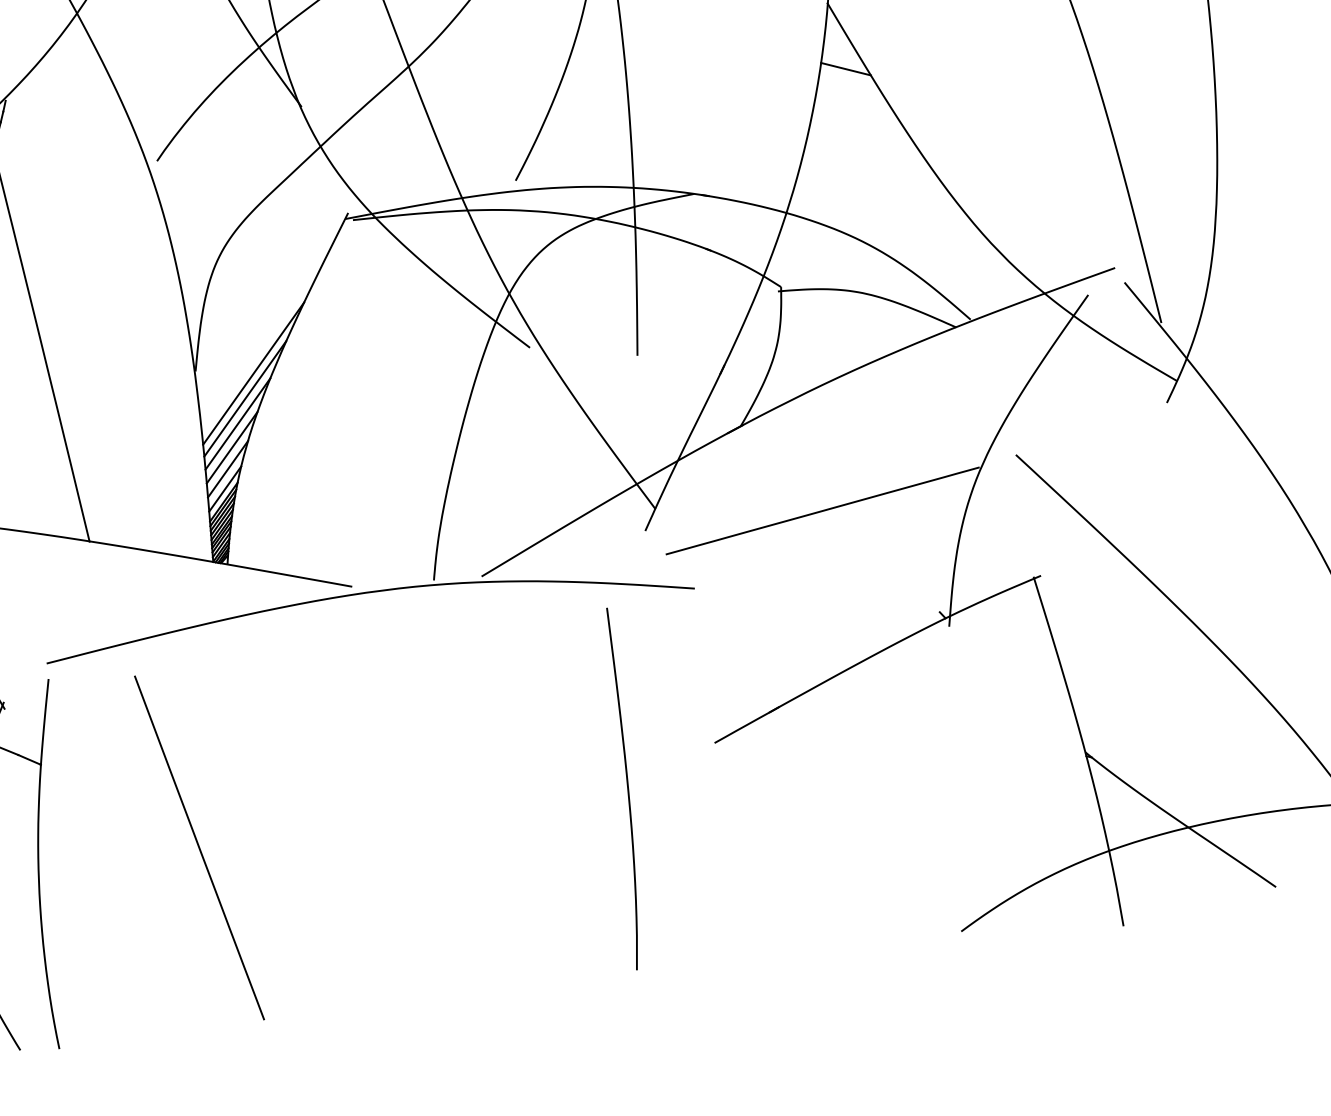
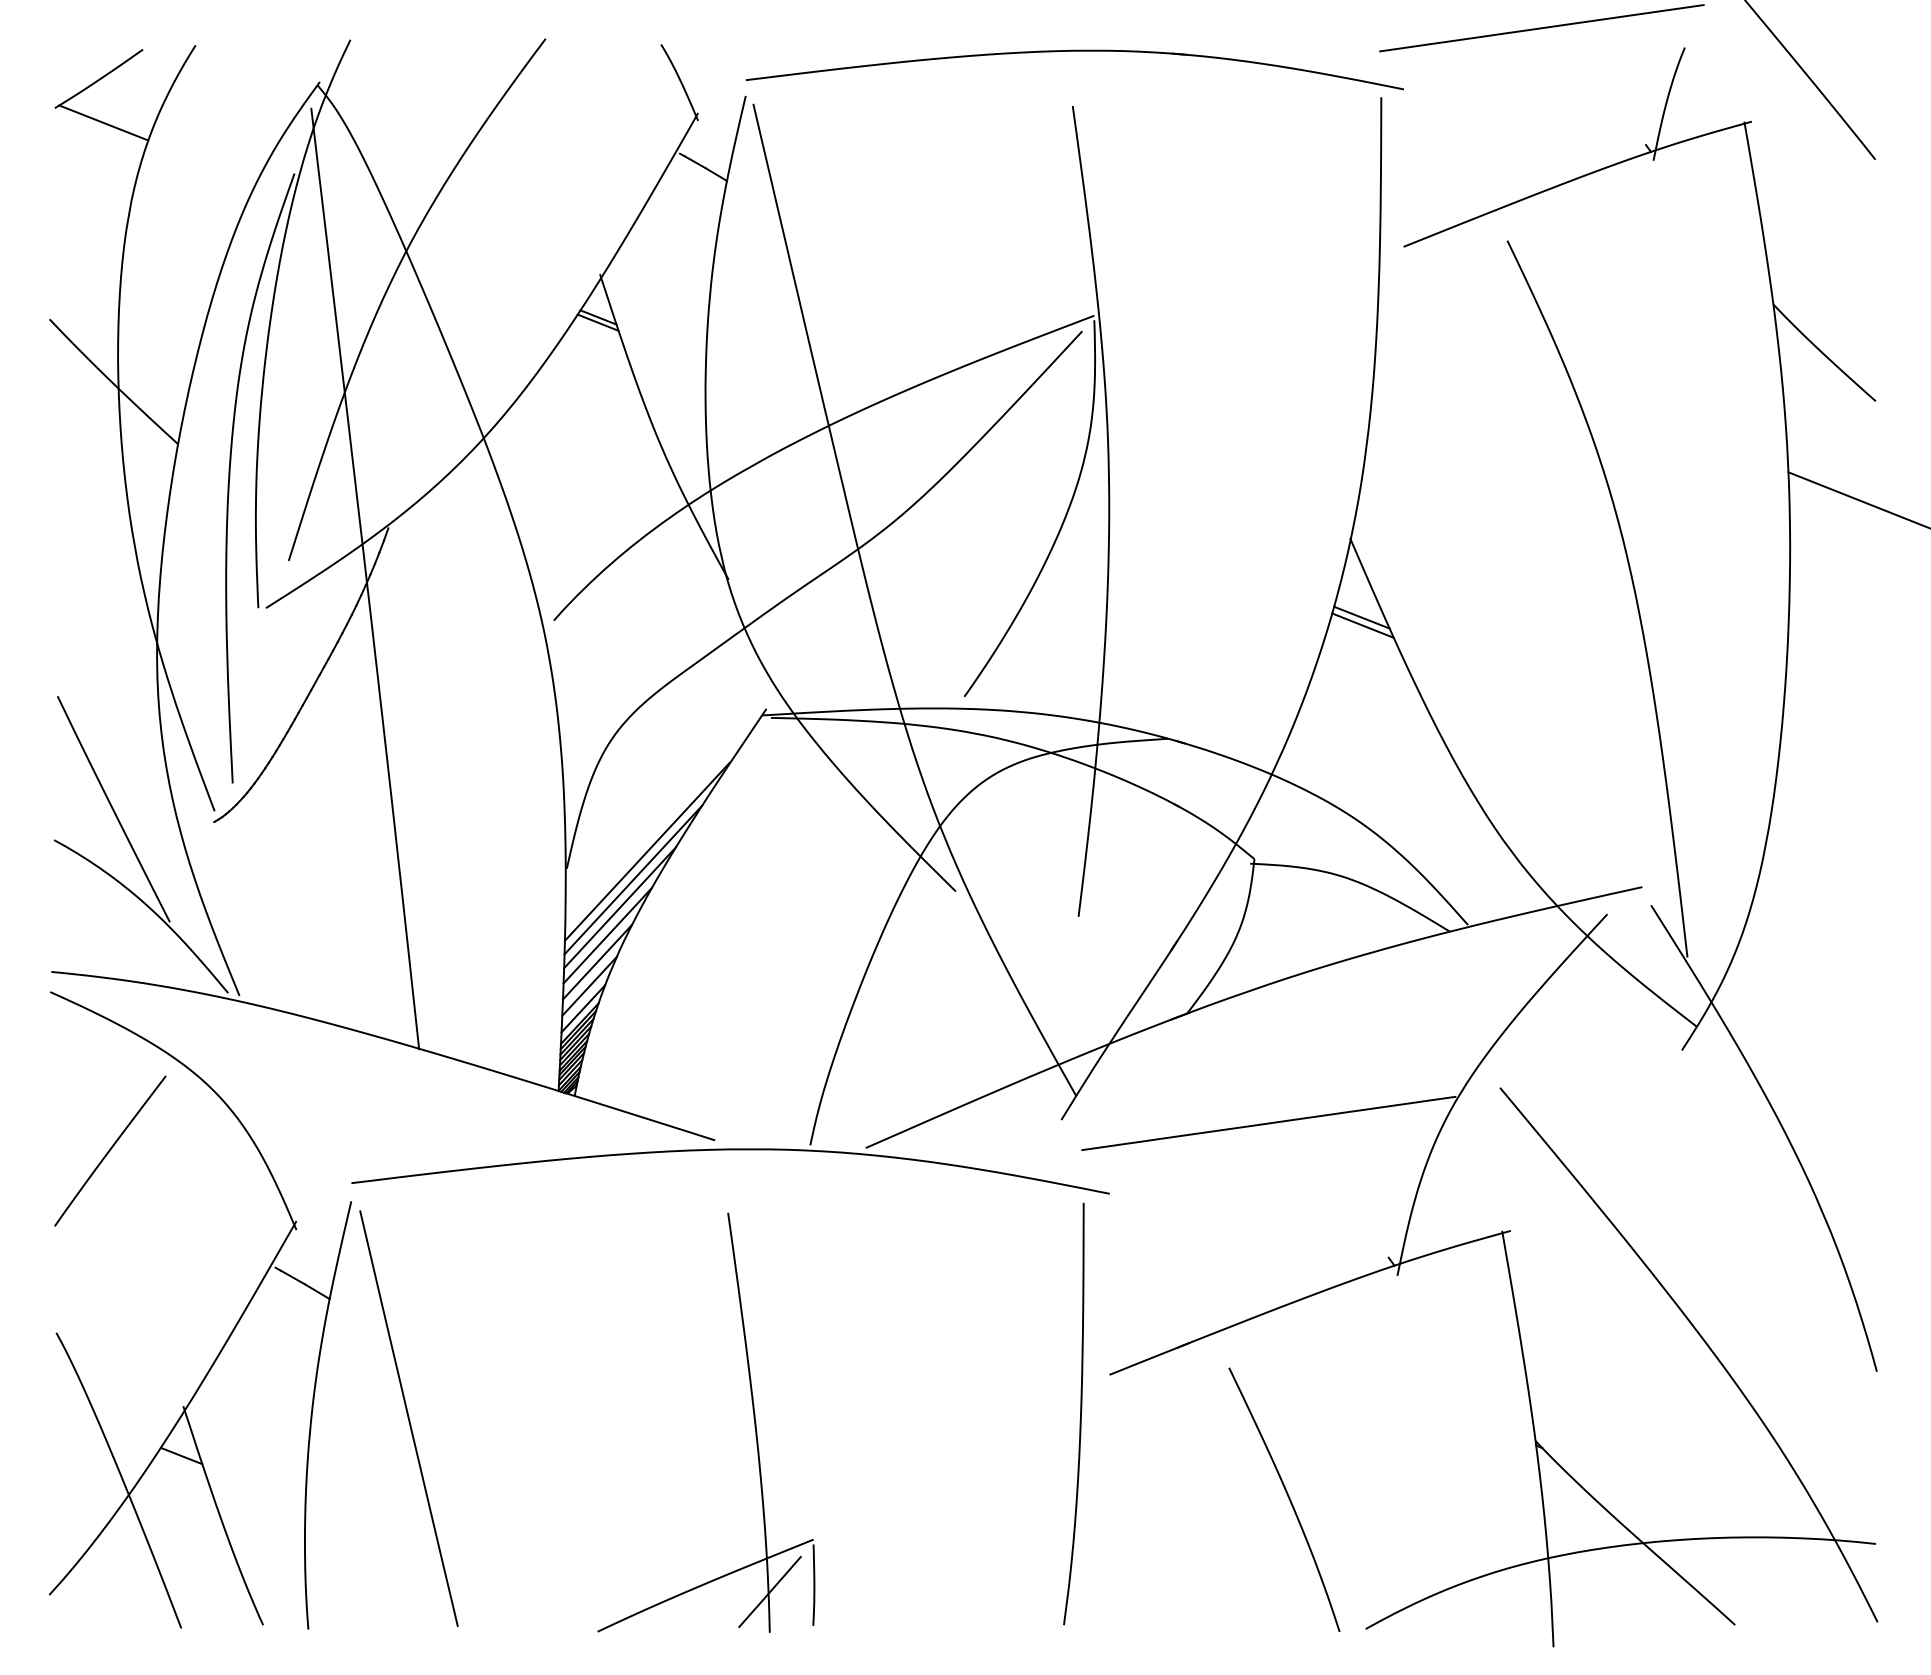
line: (847, 75) -> (1362, 625), added
line: (261, 347) -> (646, 851), added
curve: (627, 787) -> (1080, 1413), moved
part: (415, 819) -> (753, 1418), added
curve: (881, 829) -> (1288, 1499), added
line: (199, 847) -> (408, 1418), moved

